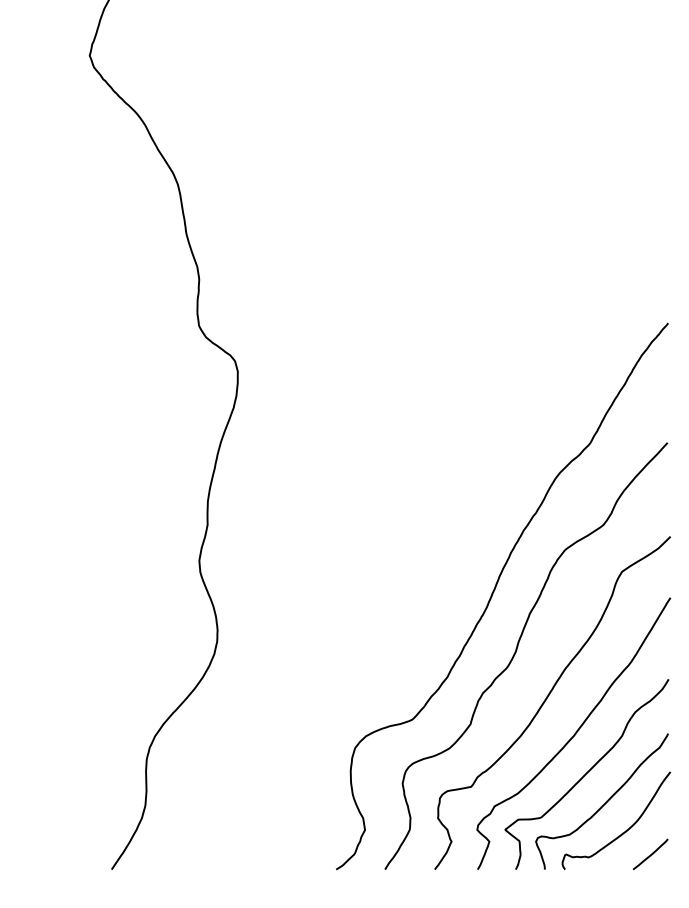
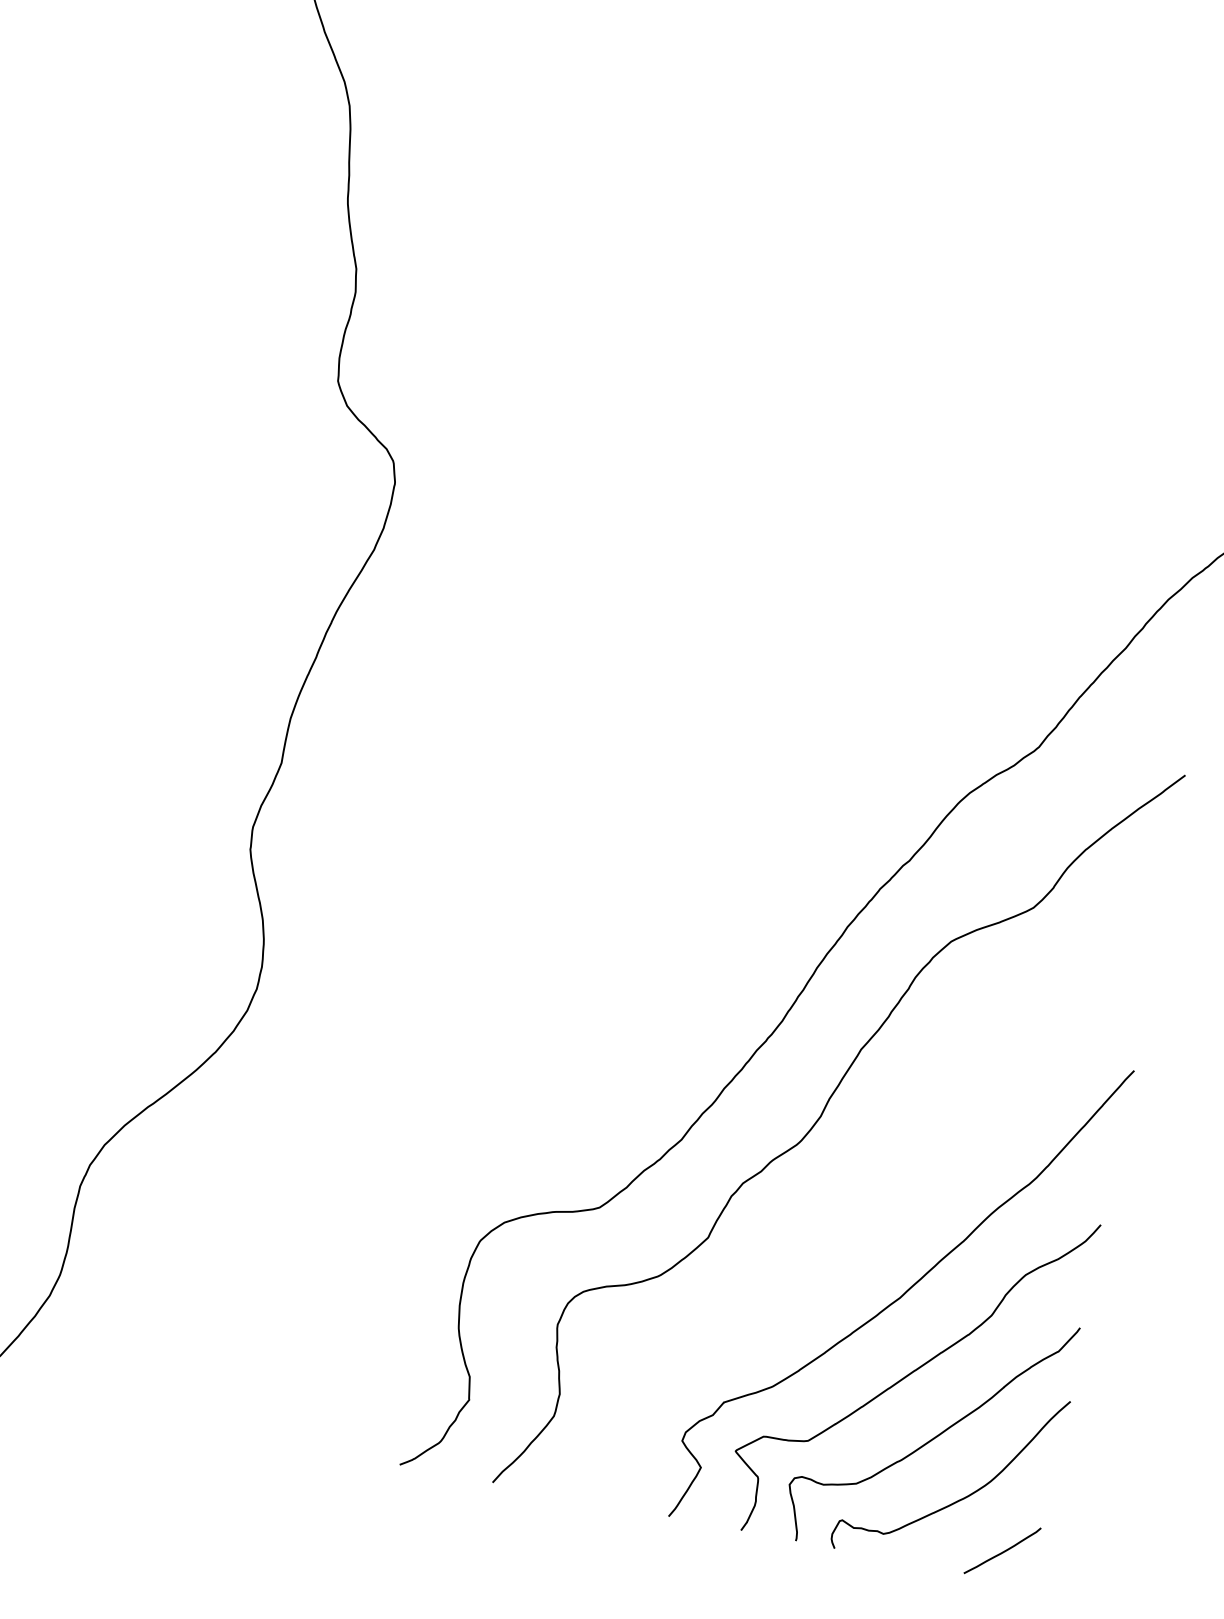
curve: (546, 700) -> (861, 1220), removed

